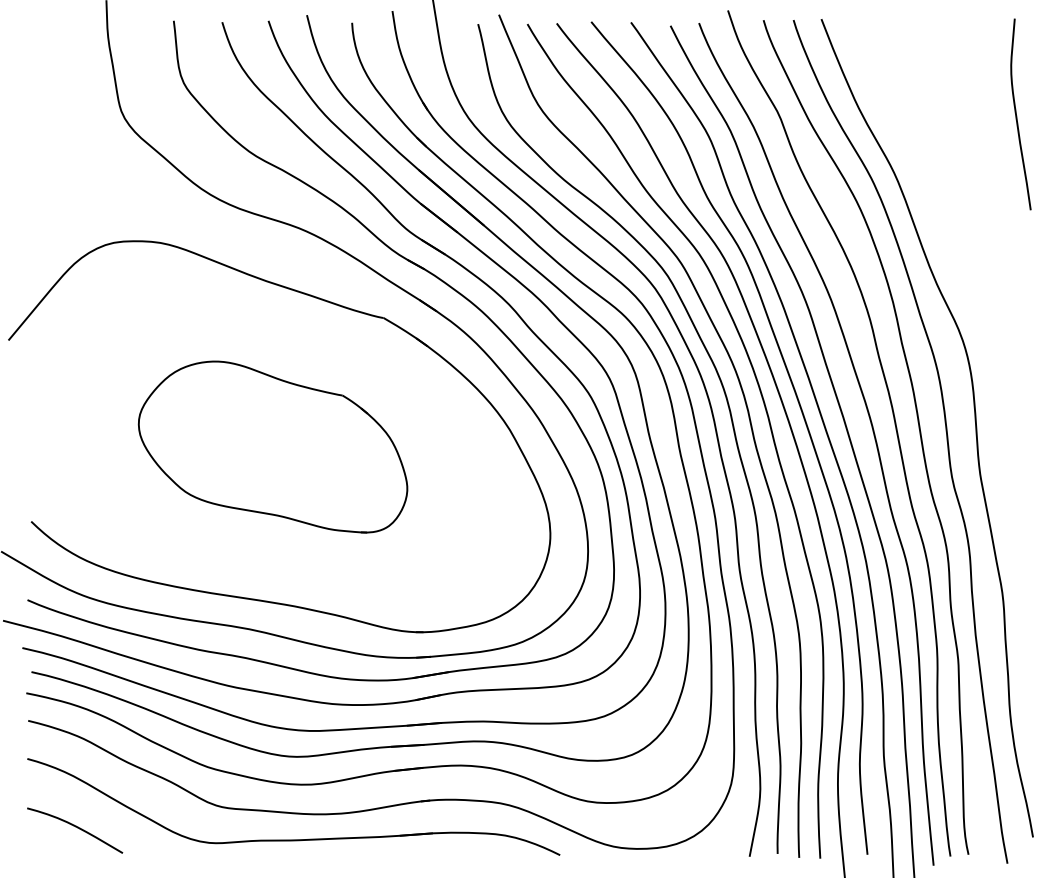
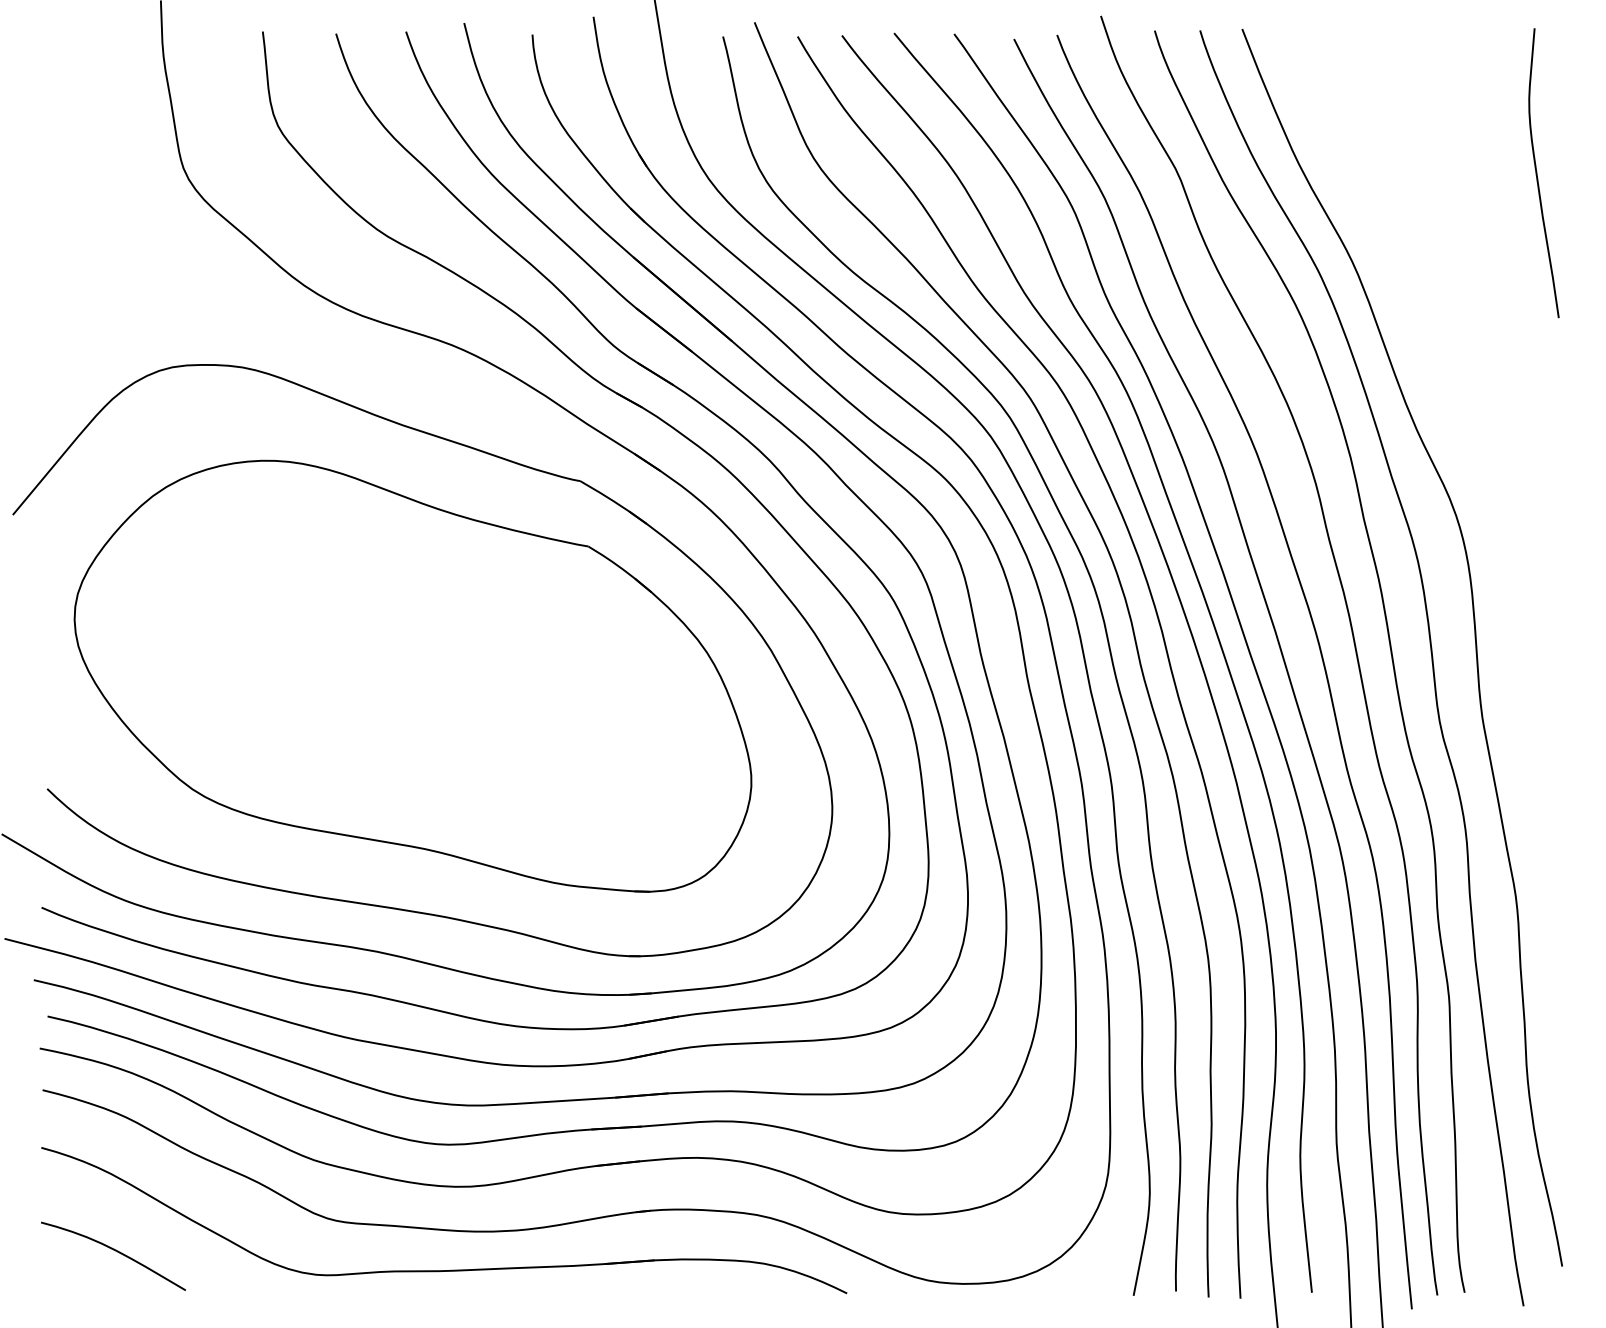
part: (272, 446) -> (412, 675), size x1.67

